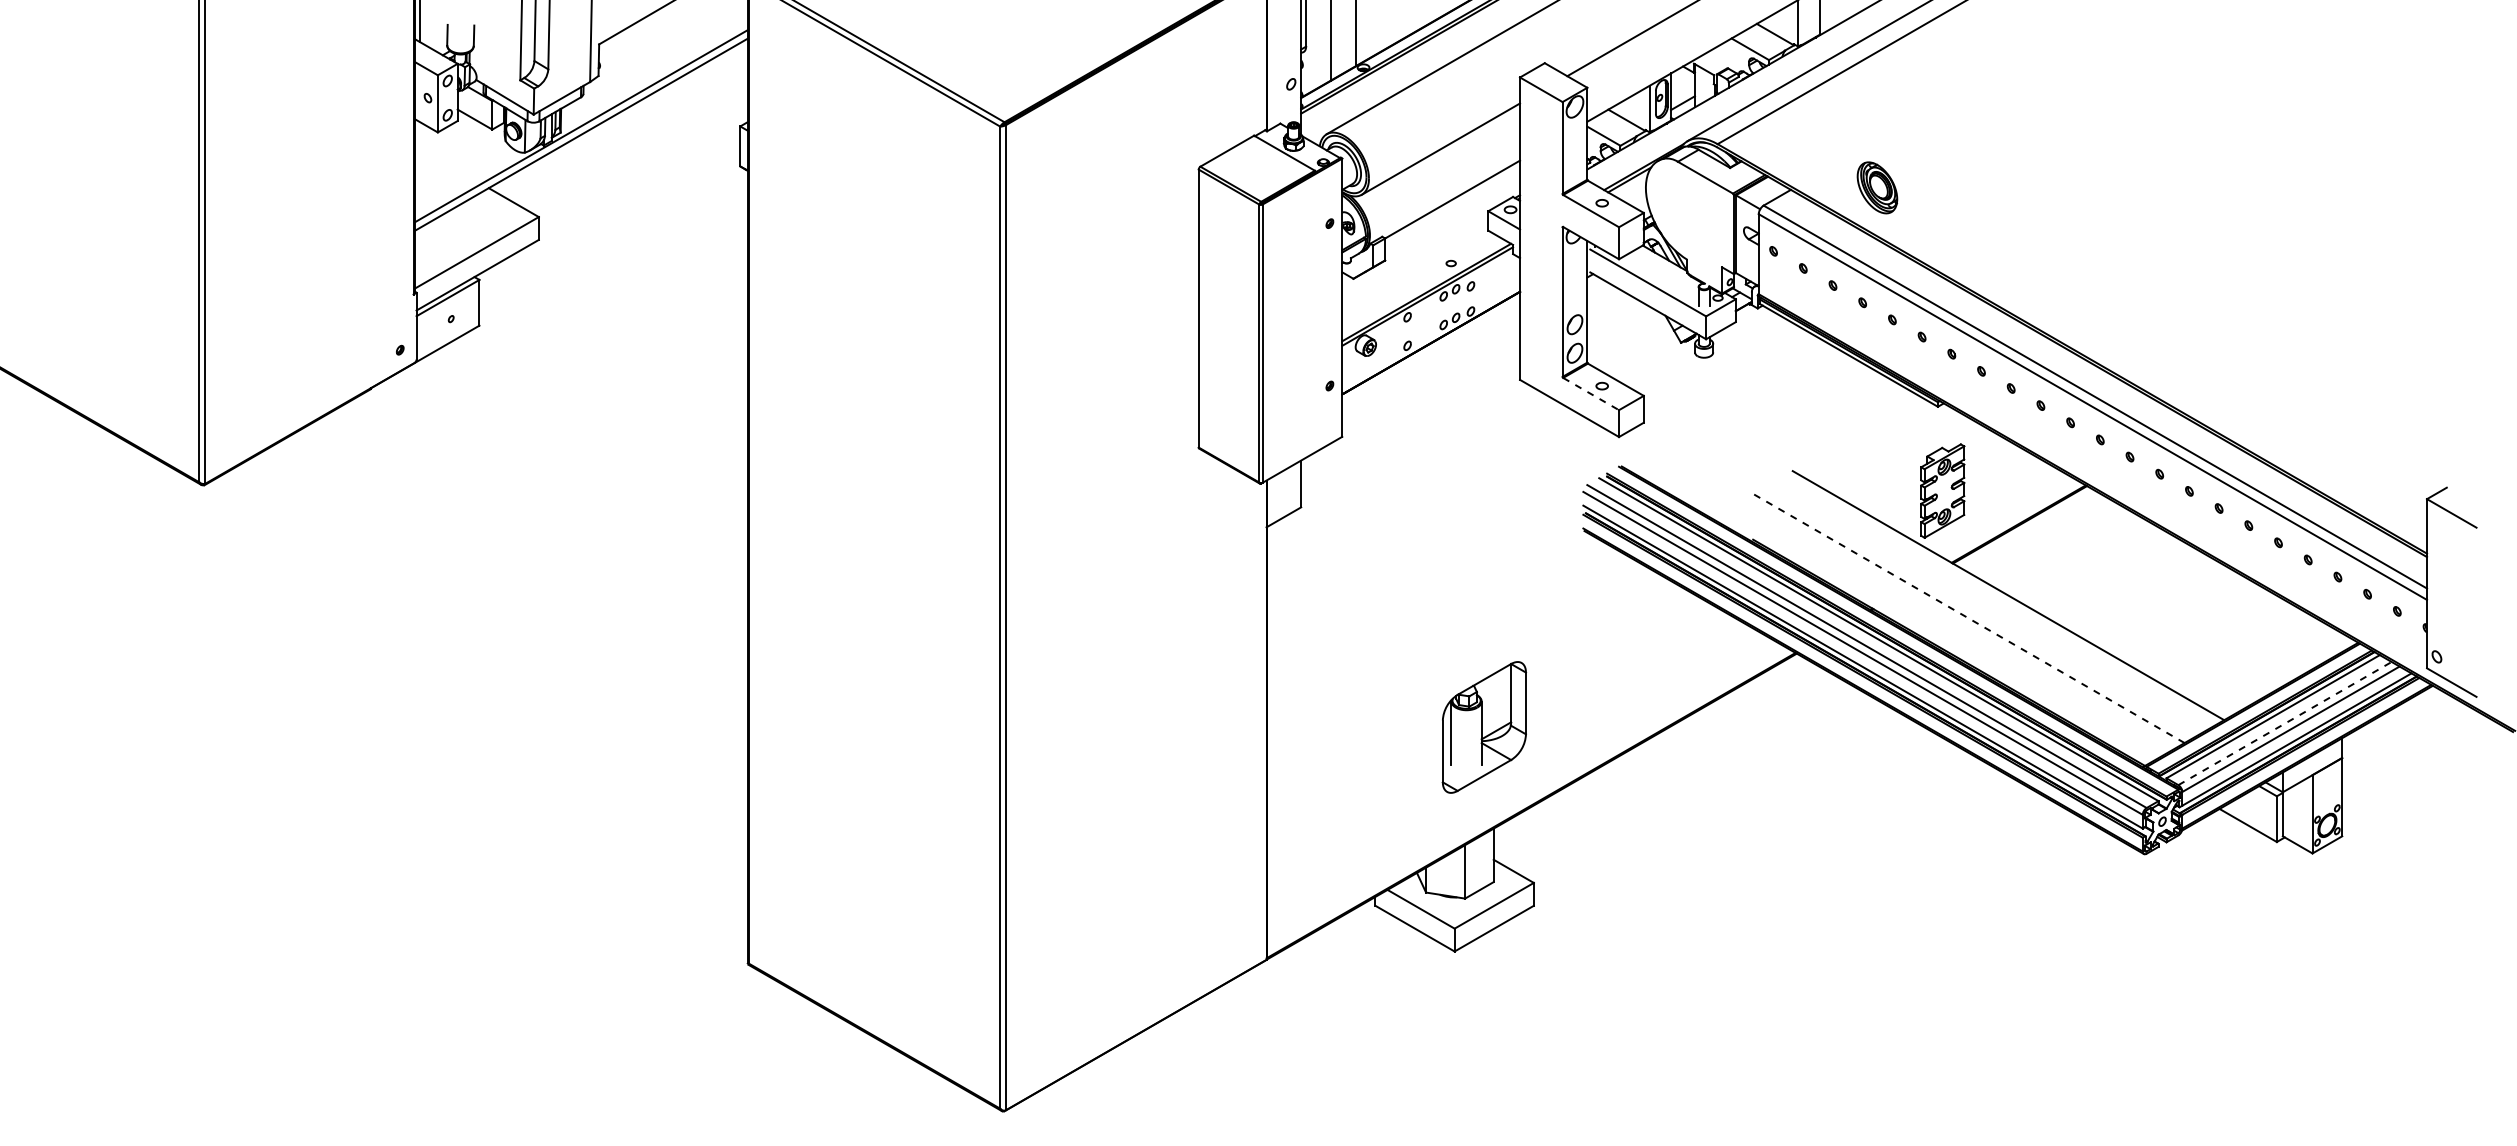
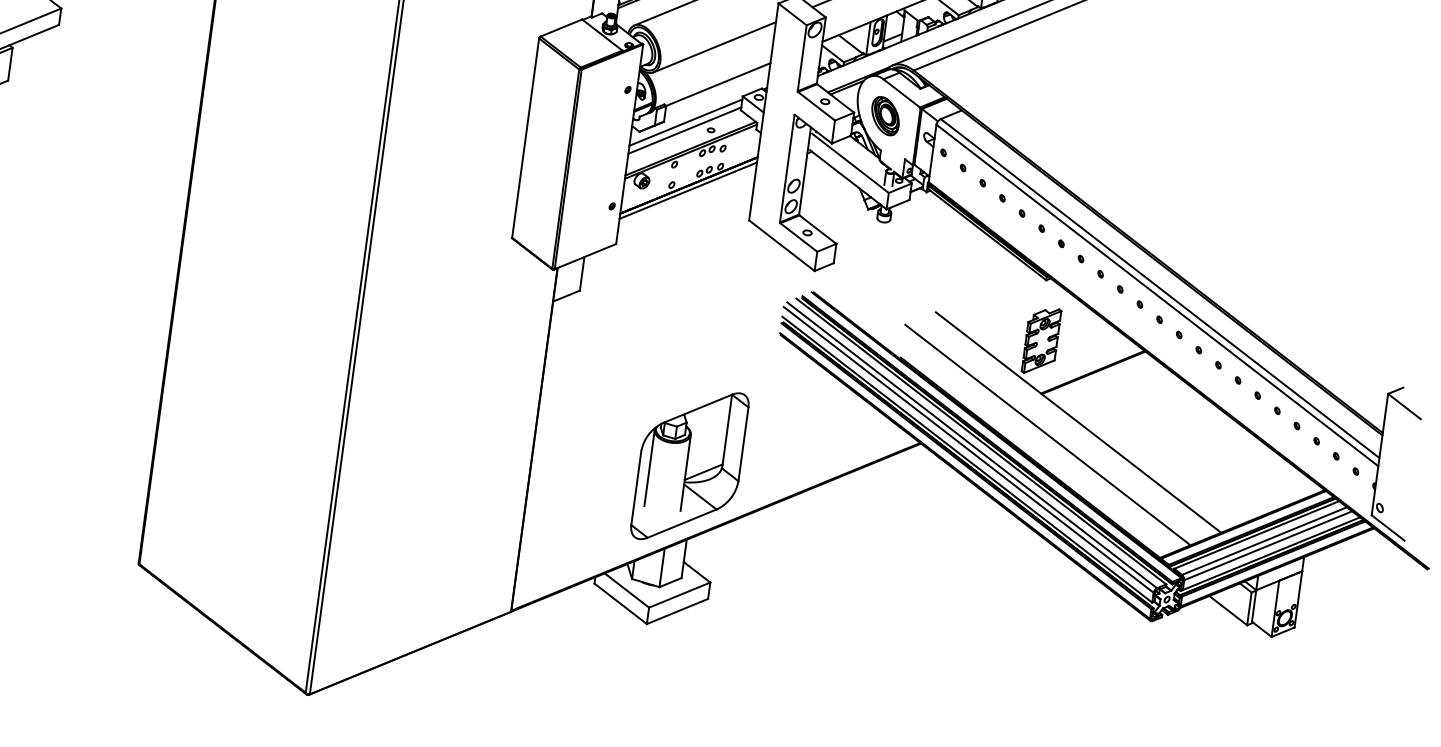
part: (1877, 187) -> (885, 115), moved
line: (1415, 257) -> (686, 122), added
line: (1415, 268) -> (685, 130), added
line: (1431, 350) -> (688, 190), added
line: (1591, 394) -> (799, 237), dashed -> solid
line: (1968, 618) -> (1047, 435), dashed -> solid
line: (2285, 723) -> (1264, 541), dashed -> solid
part: (1484, 727) -> (690, 466), size x1.67

